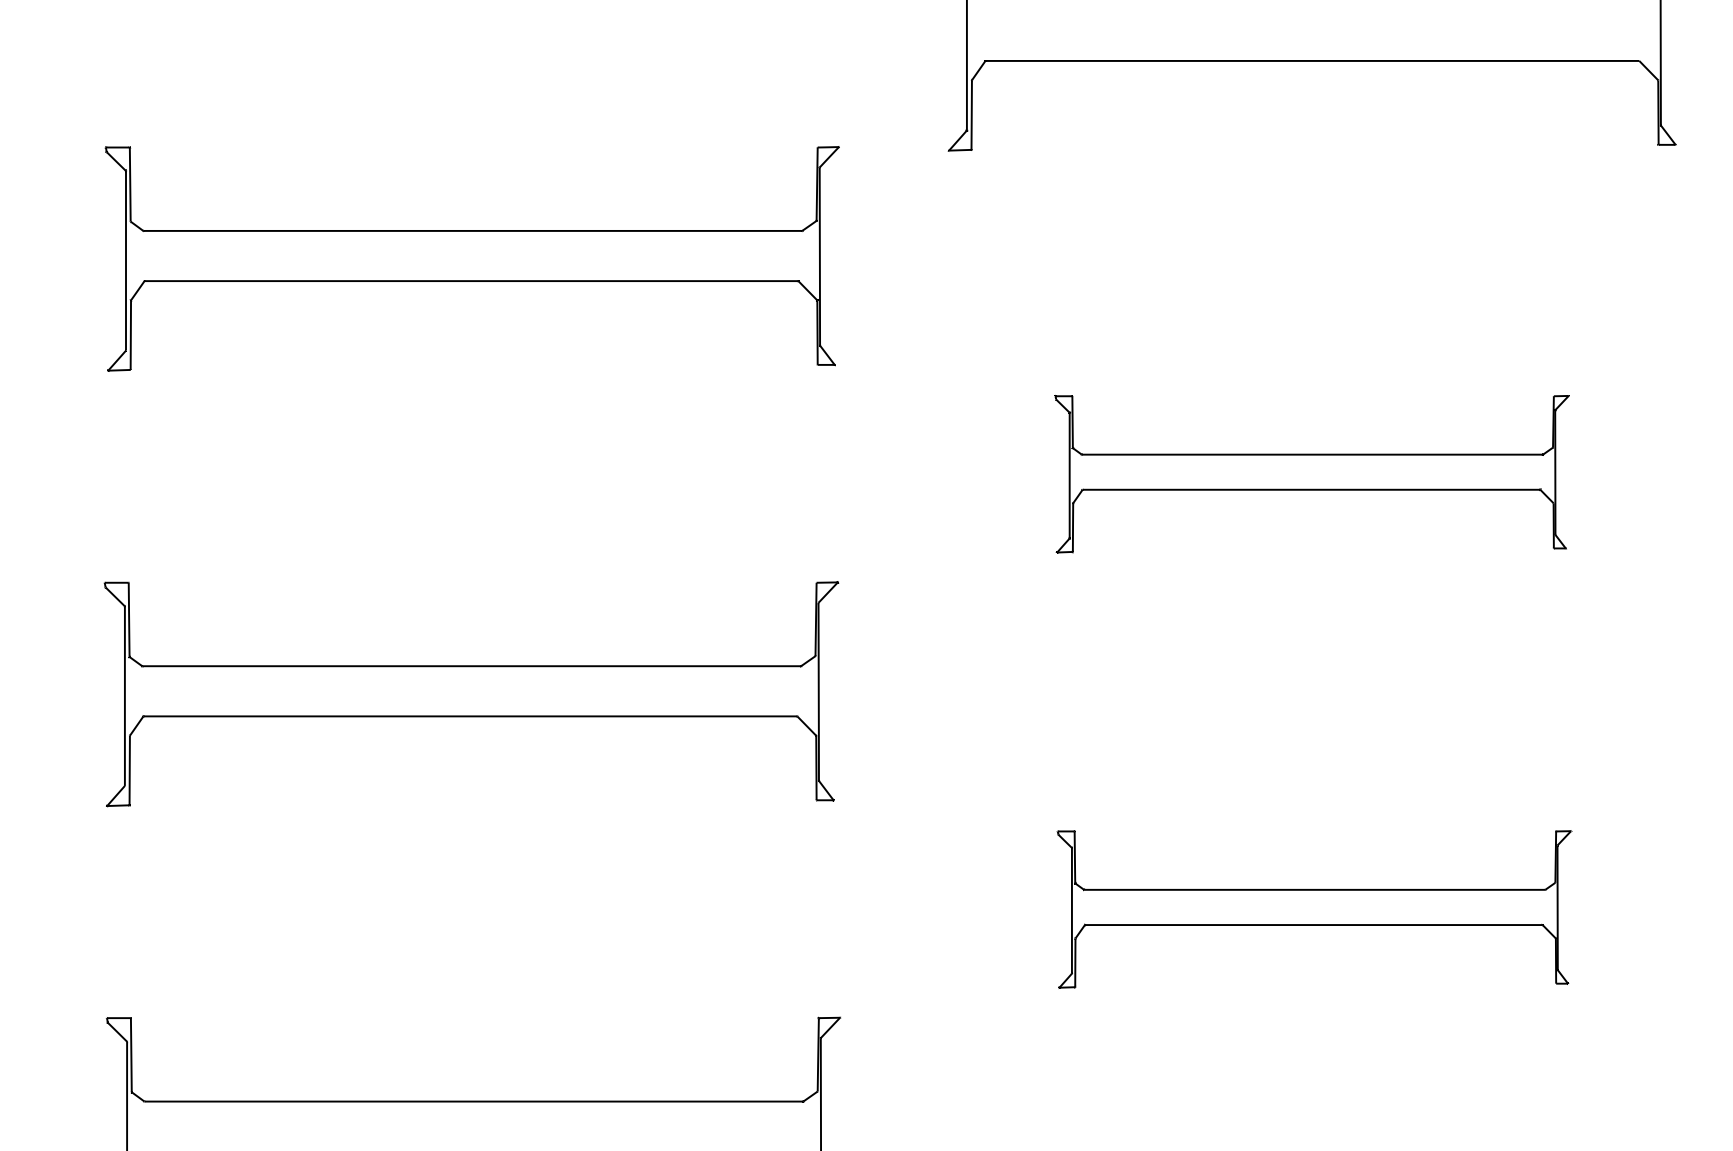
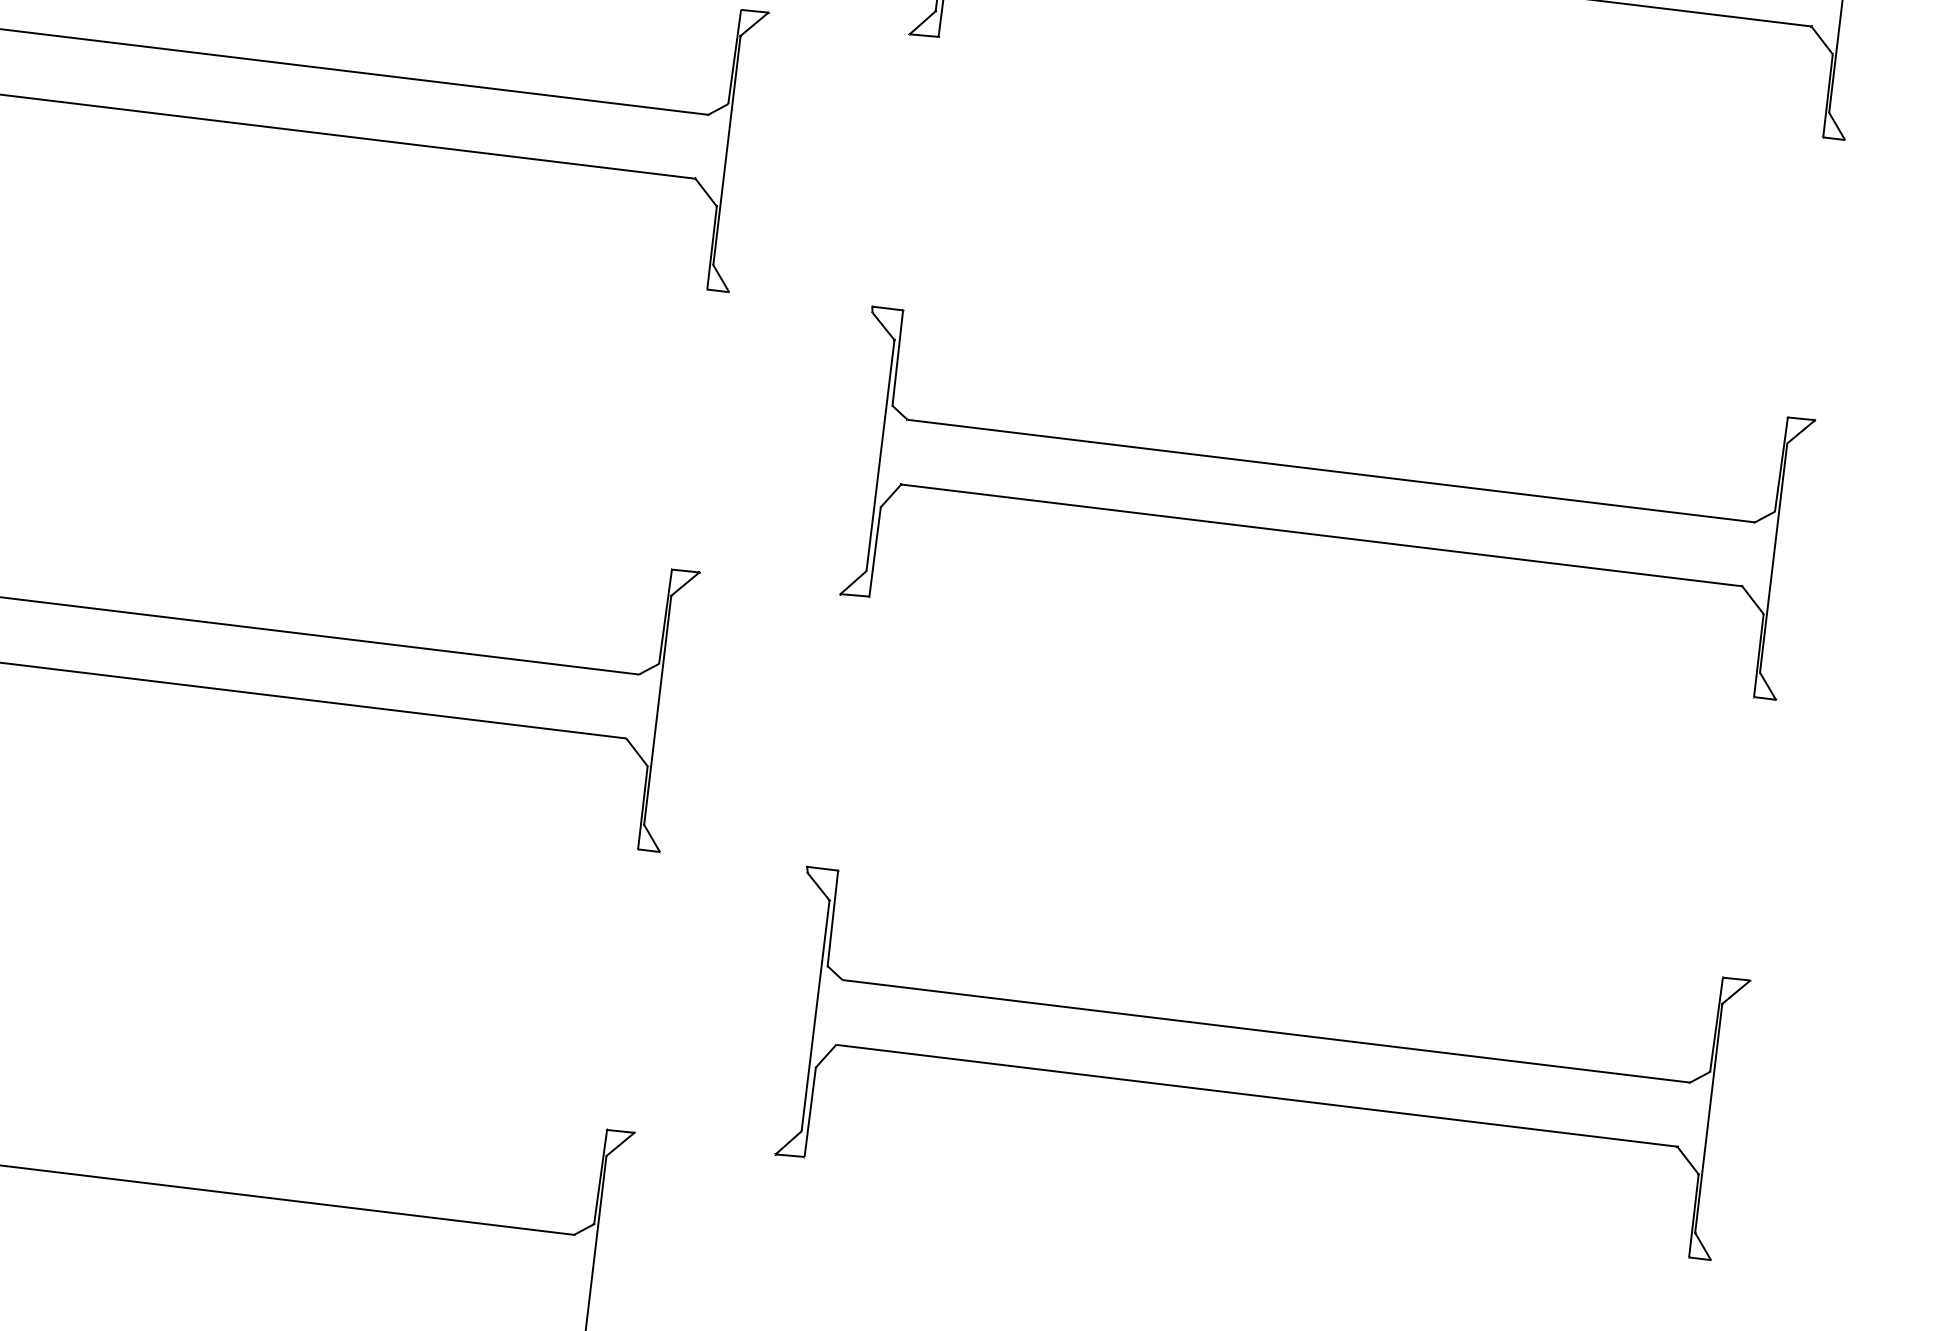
part: (1311, 474) -> (1325, 507), size x1.43
part: (1314, 909) -> (1261, 1067), size x1.43

